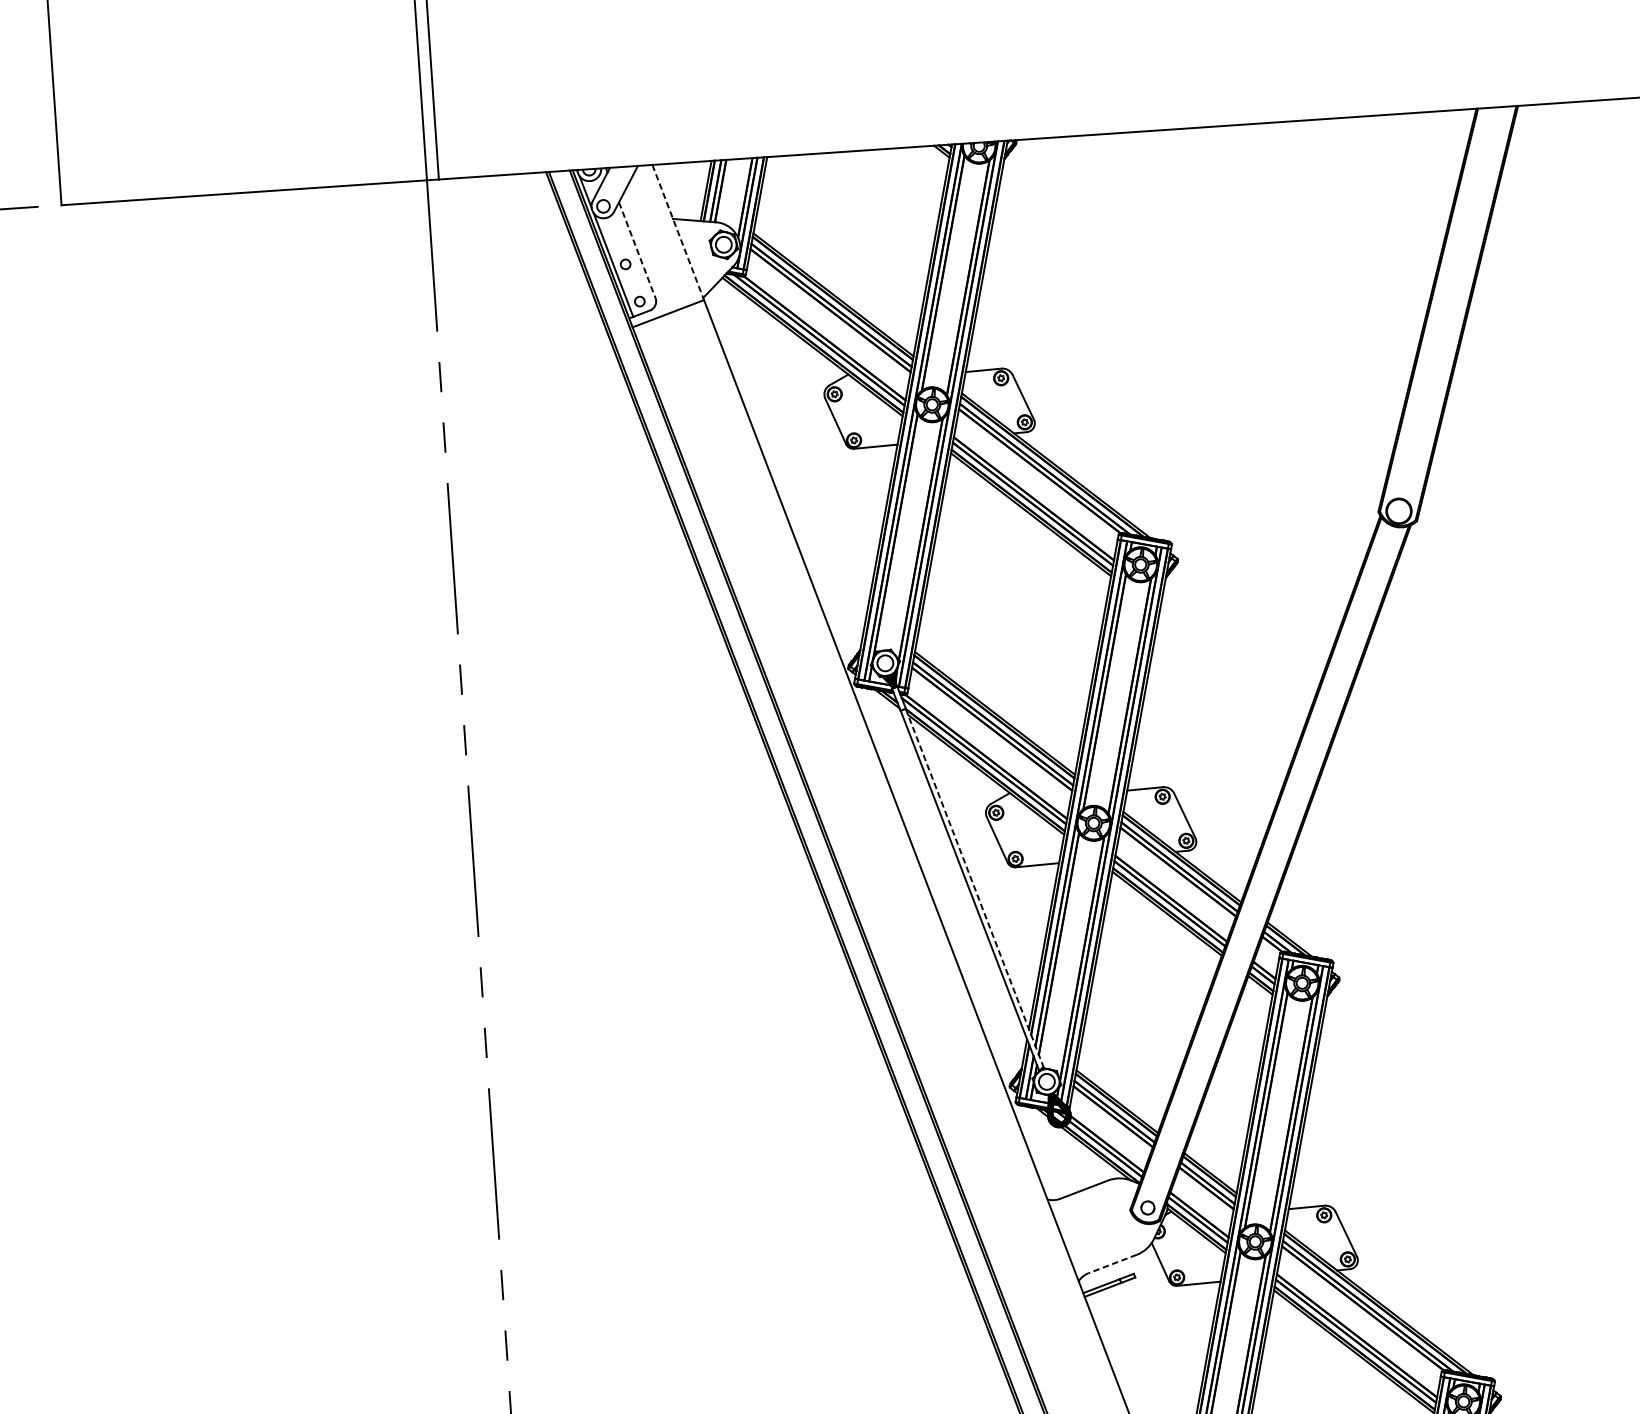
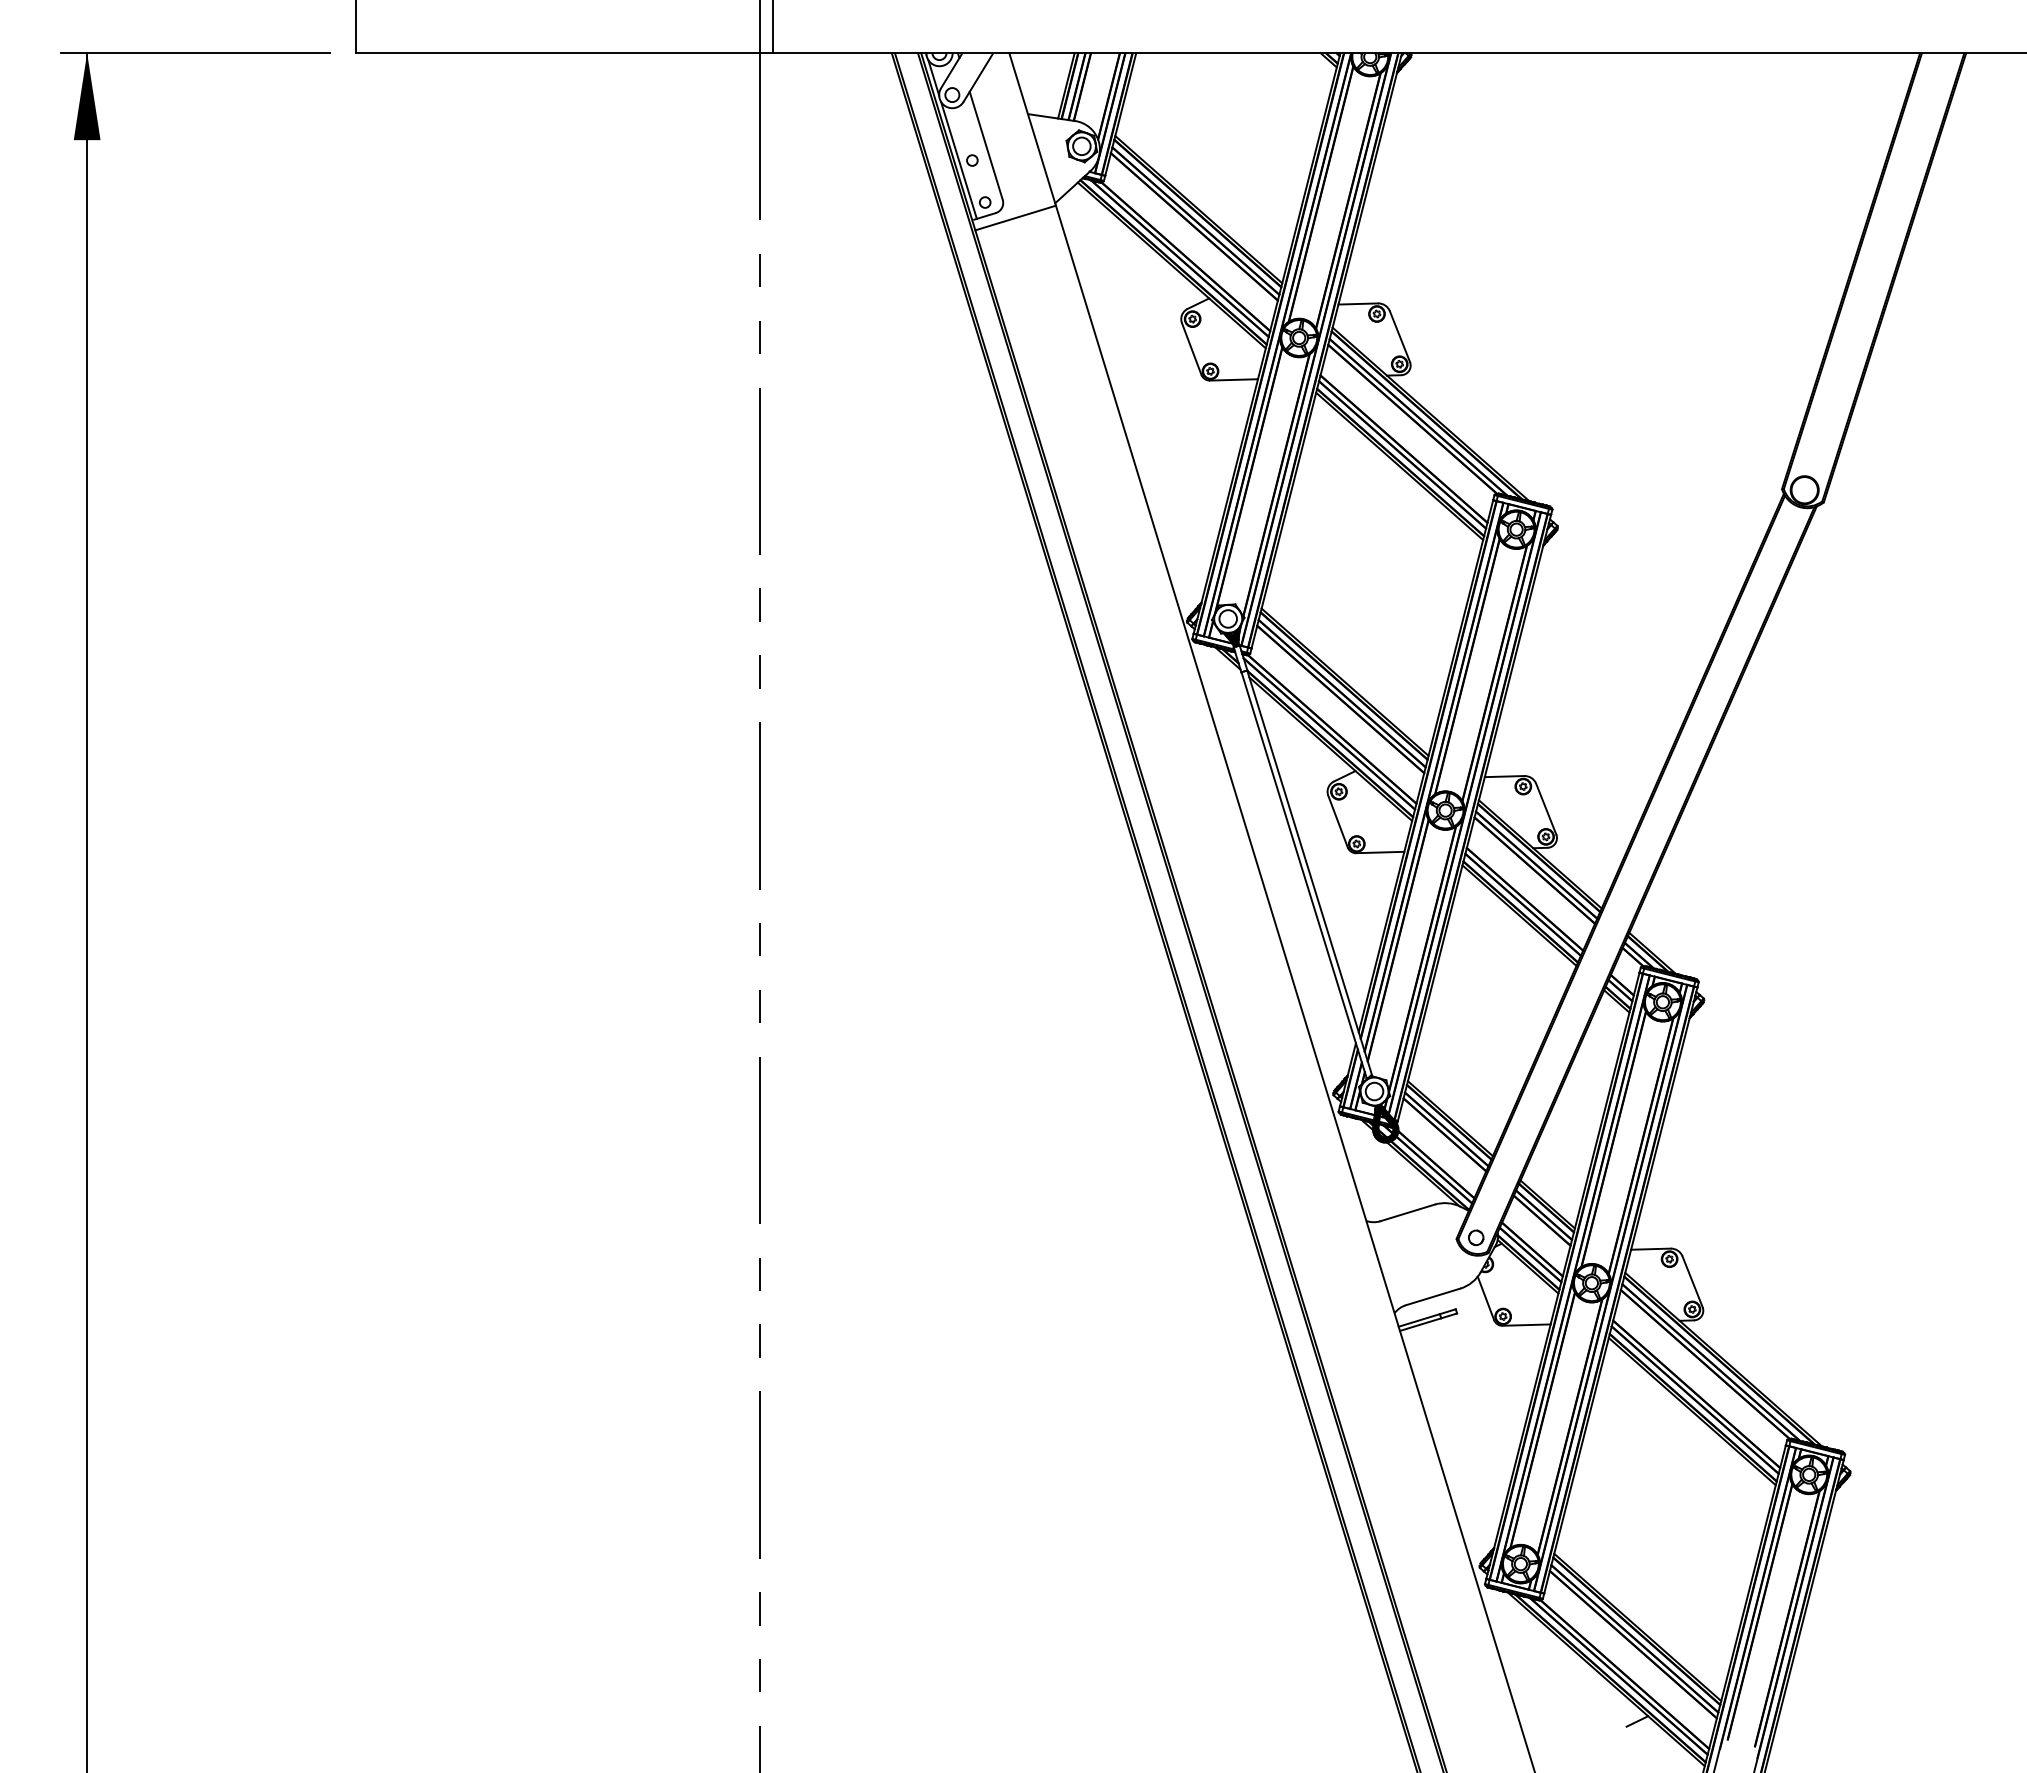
line: (678, 232) -> (1032, 129), dashed -> solid
line: (637, 249) -> (986, 145), dashed -> solid
line: (974, 887) -> (1309, 872), dashed -> solid
line: (1112, 1264) -> (1432, 1297), dashed -> solid

